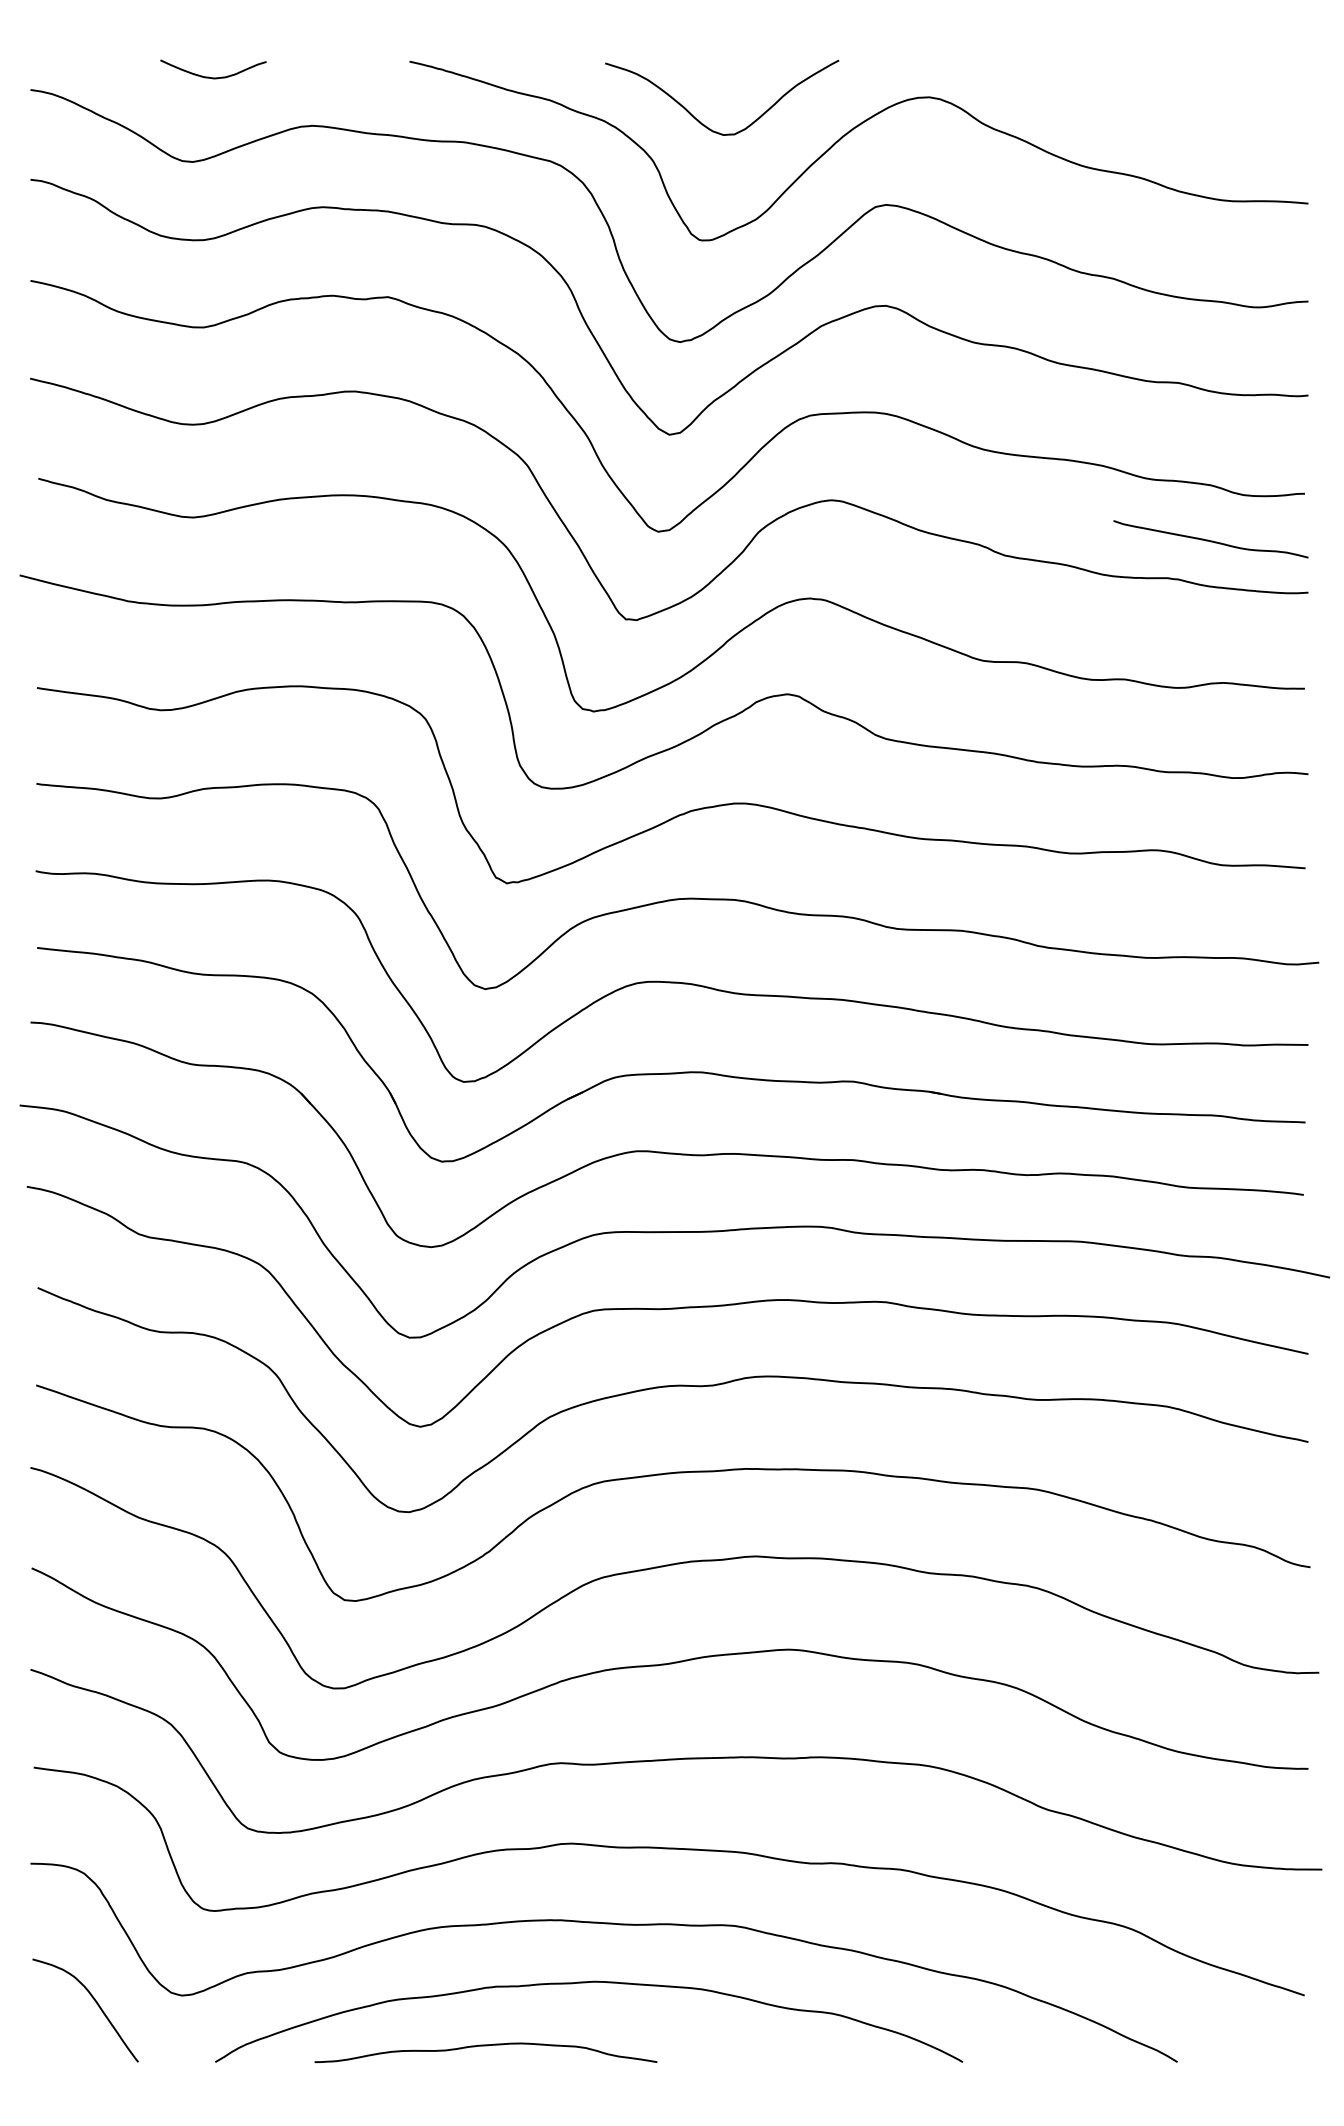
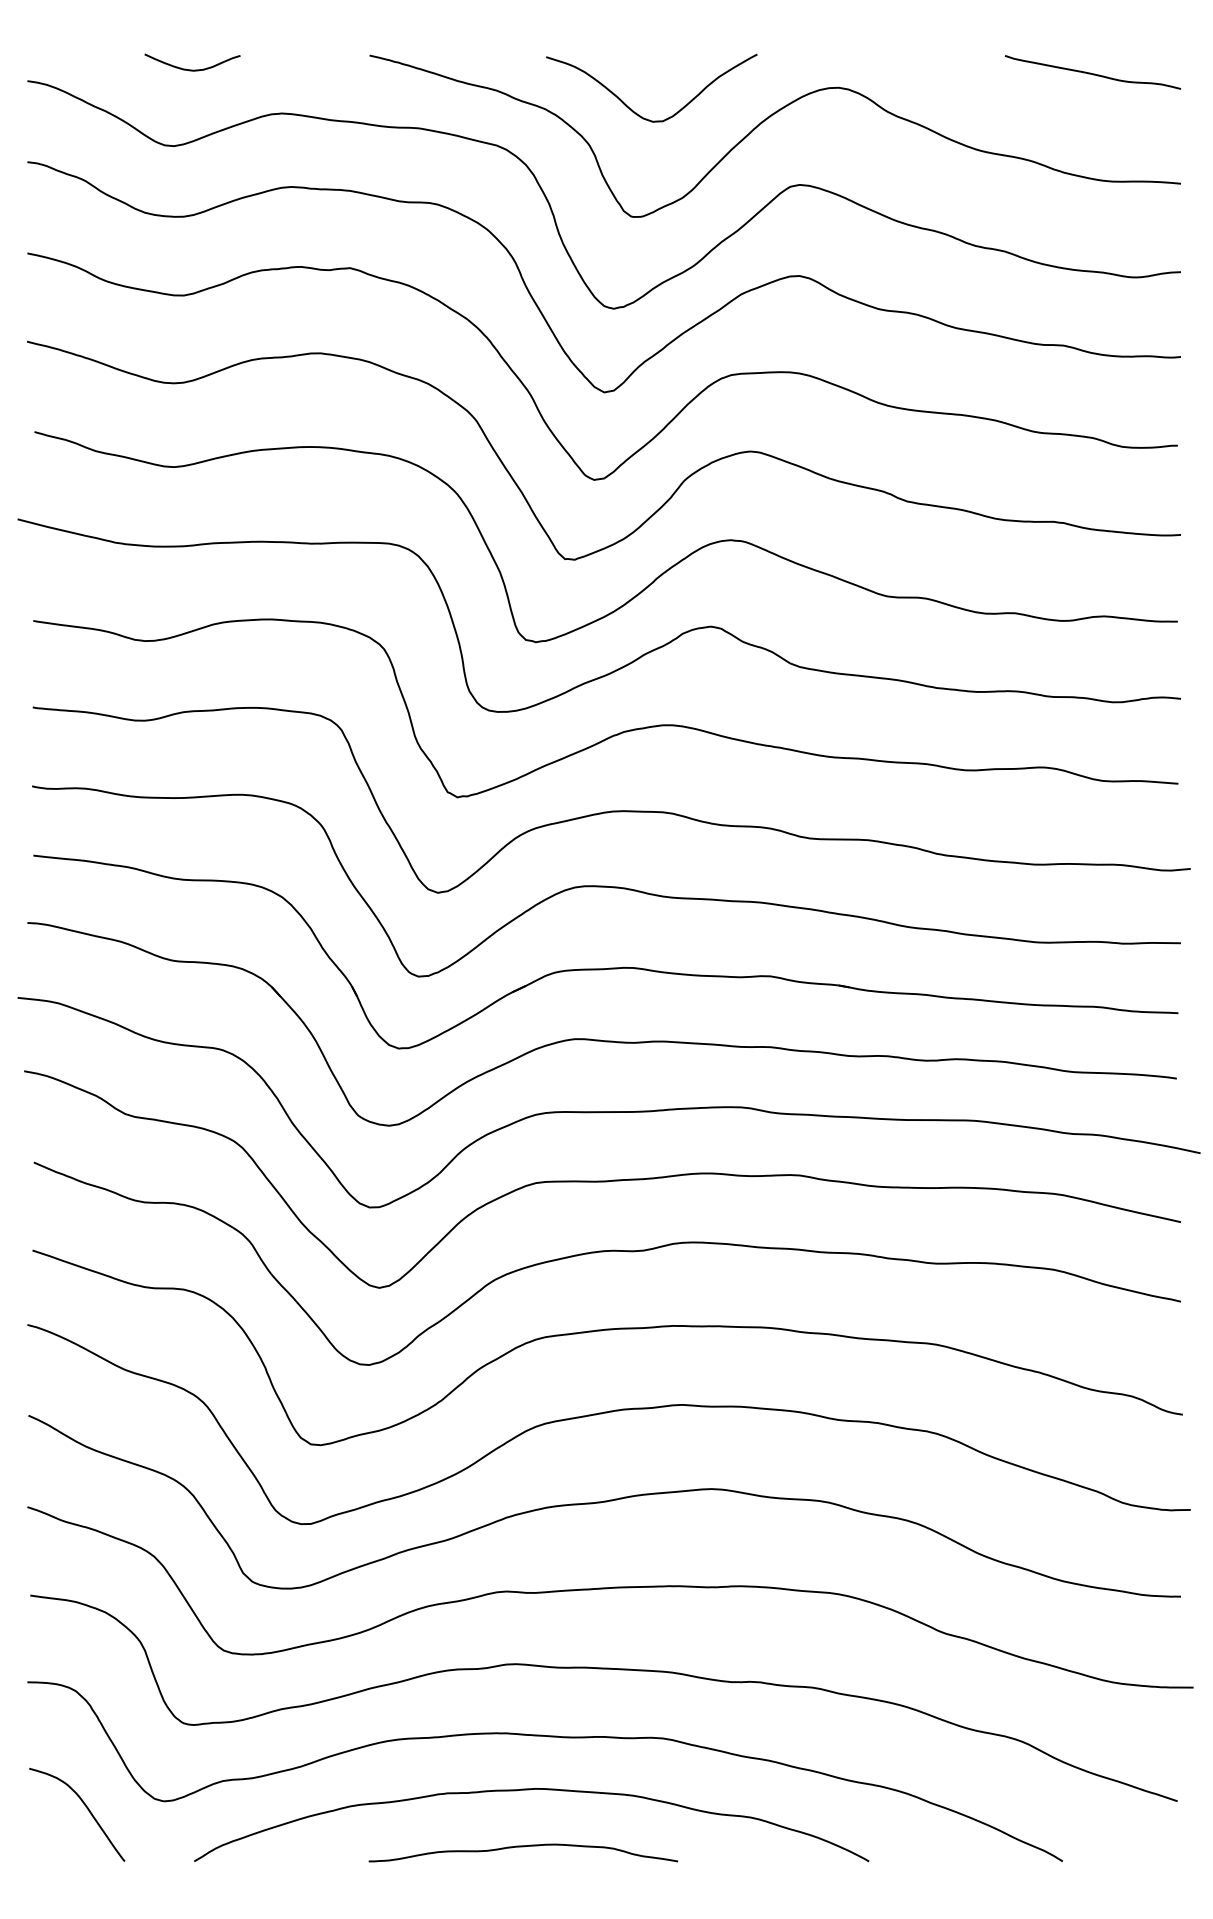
curve: (1210, 540) -> (1092, 73), moved
curve: (485, 2046) -> (523, 1847), moved

